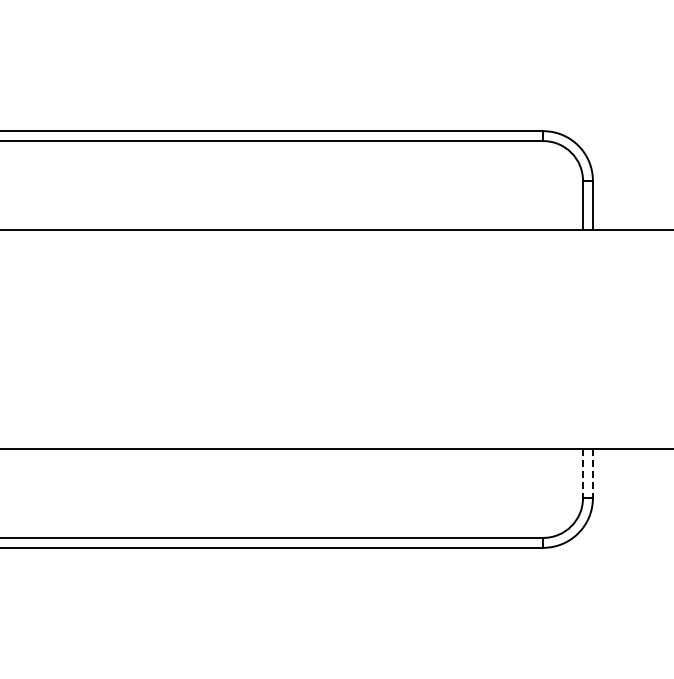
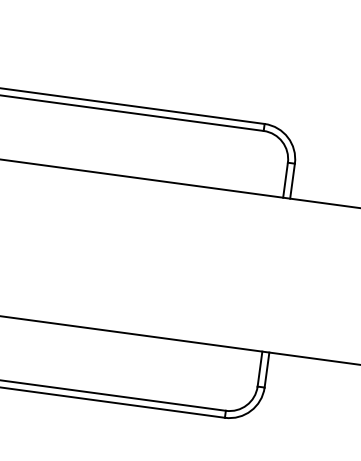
line: (583, 473) -> (260, 369), dashed -> solid
line: (592, 473) -> (266, 370), dashed -> solid

